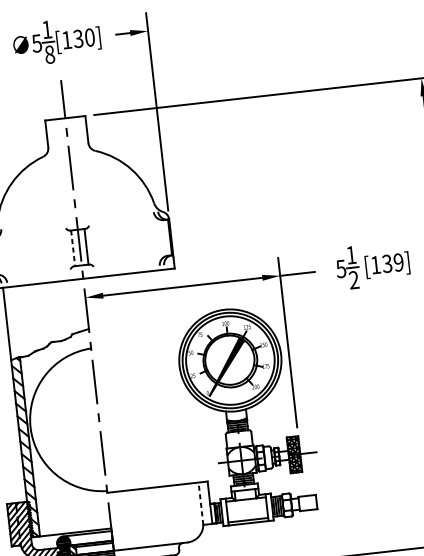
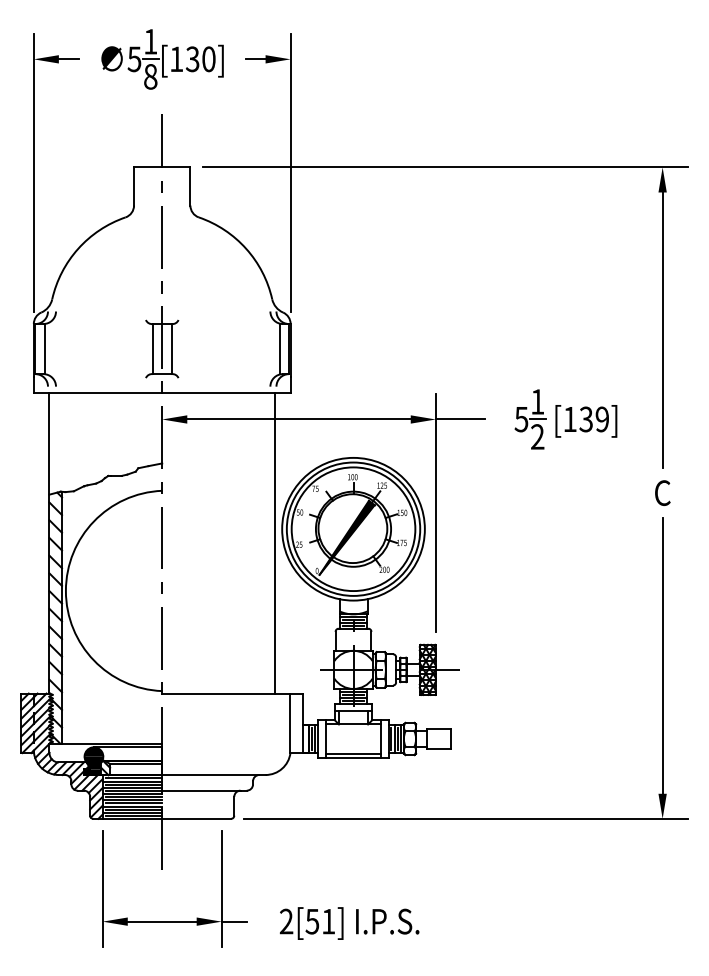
line: (163, 238) -> (279, 349), added
line: (72, 248) -> (152, 349), dashed -> solid
line: (175, 376) -> (274, 542), added
line: (201, 503) -> (290, 723), dashed -> solid

